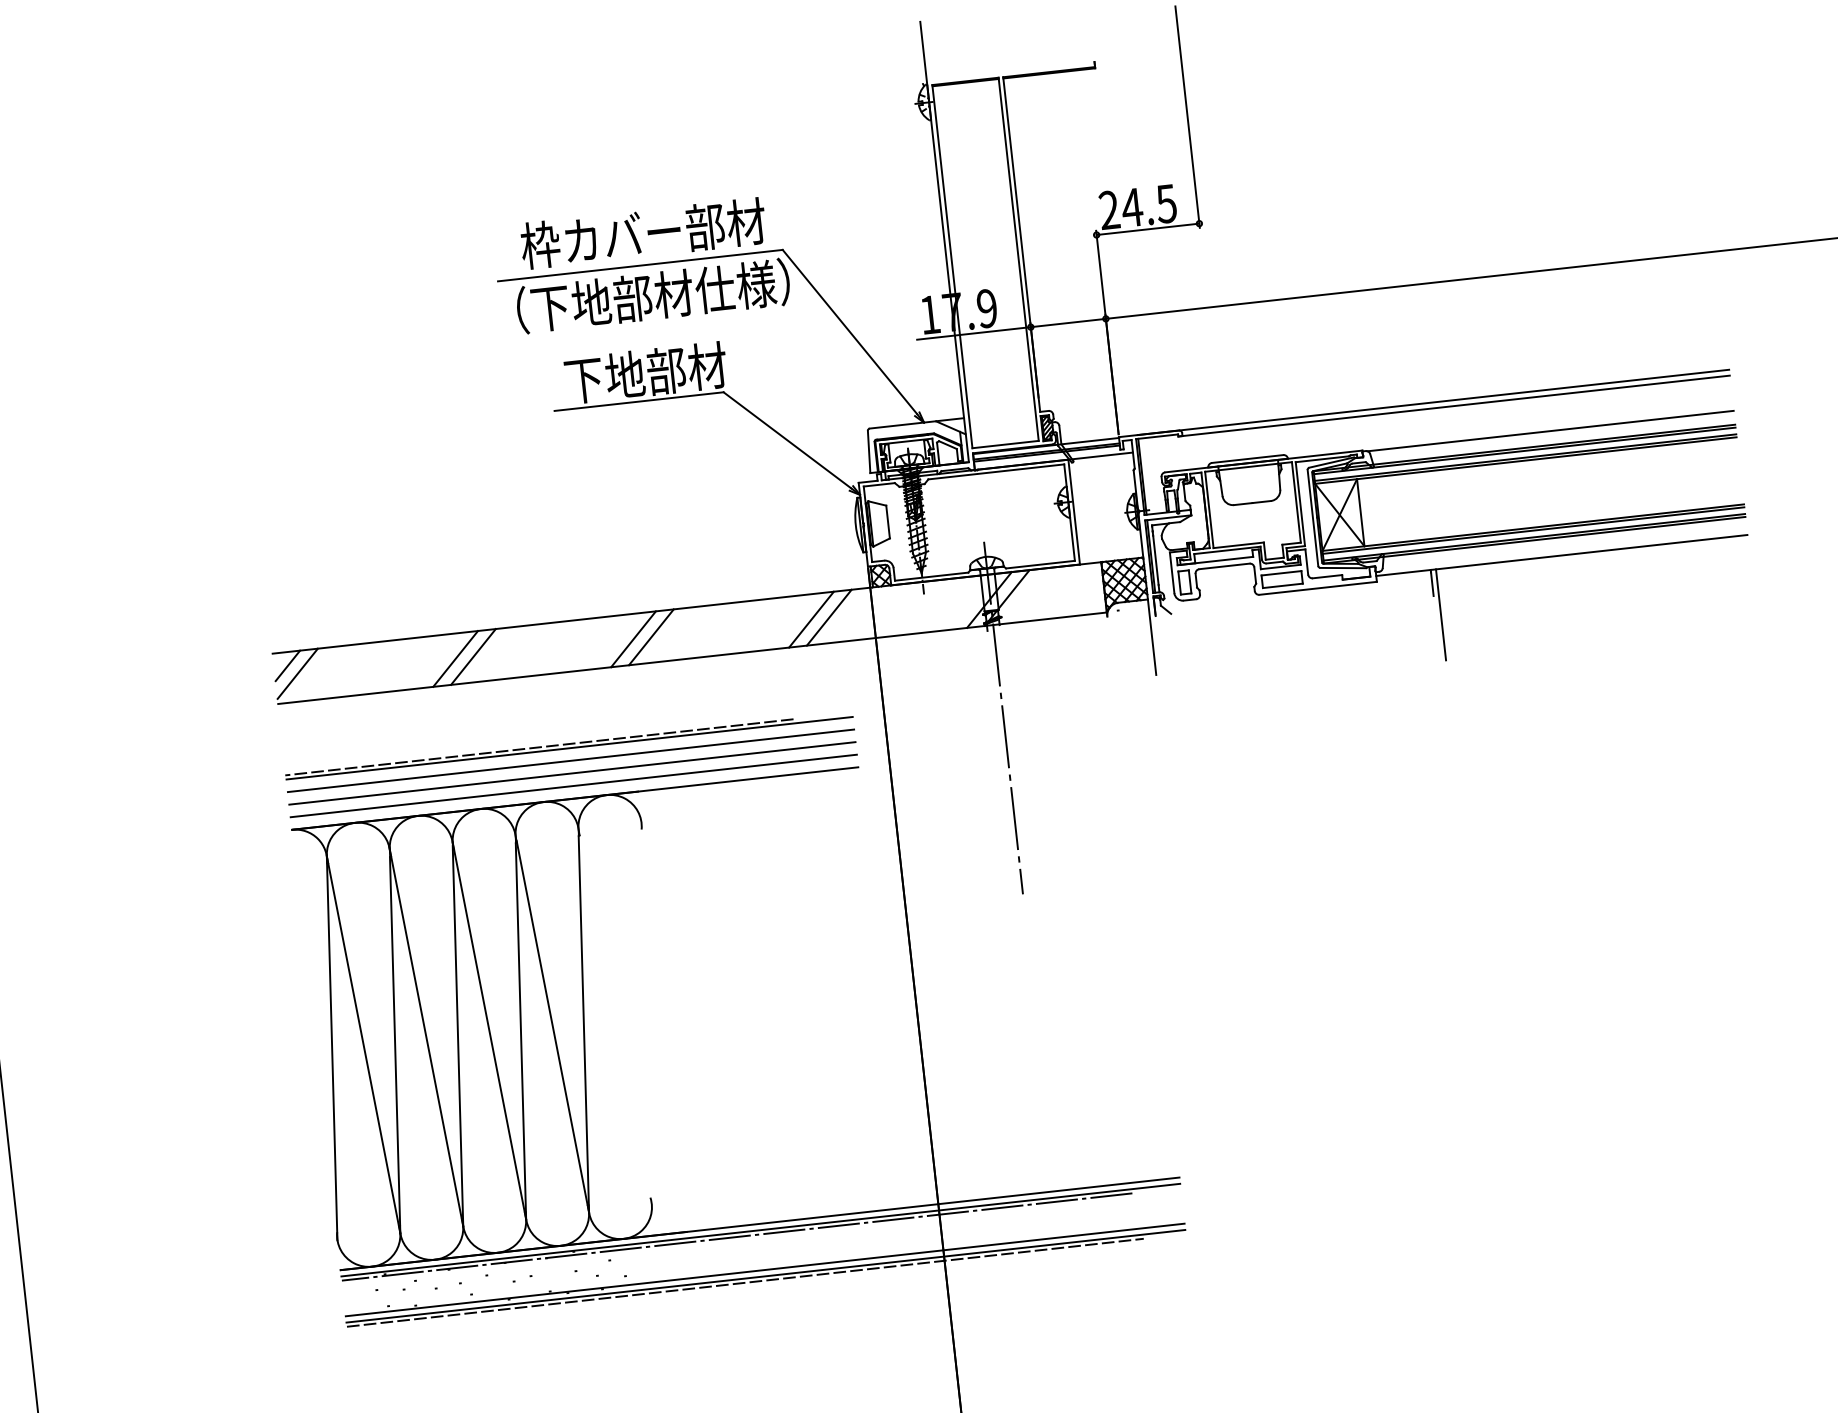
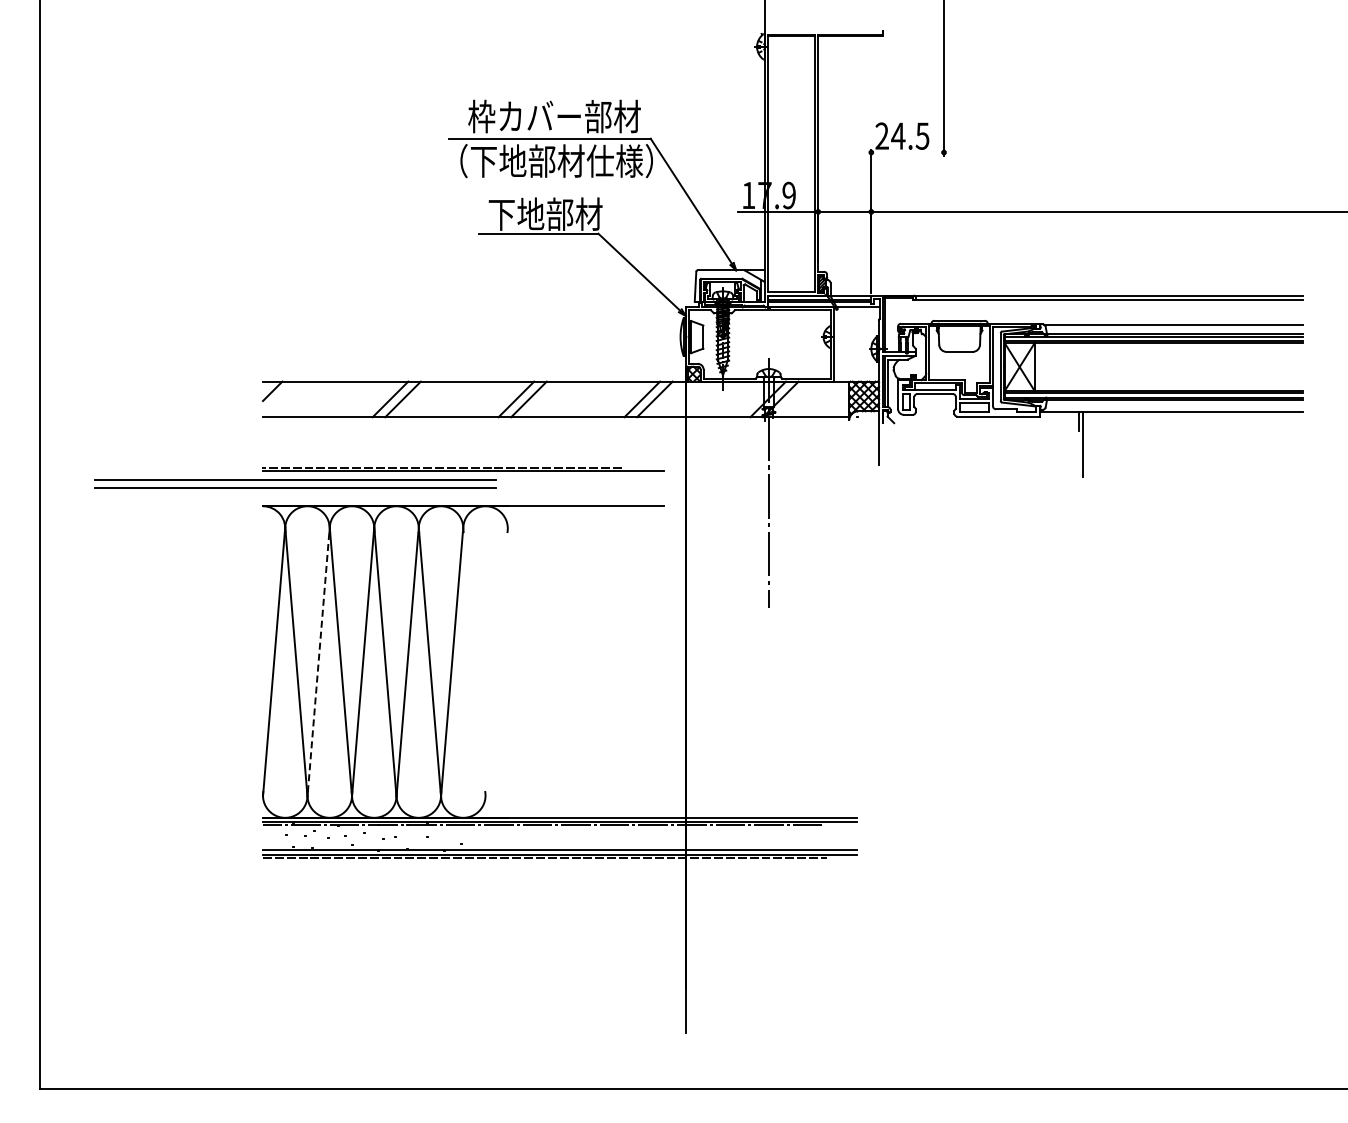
line: (1147, 229) -> (907, 152), removed
line: (297, 673) -> (278, 397), removed
part: (571, 766) -> (295, 483), moved
line: (574, 786) -> (463, 497), removed
line: (395, 1046) -> (318, 665), solid -> dashed

